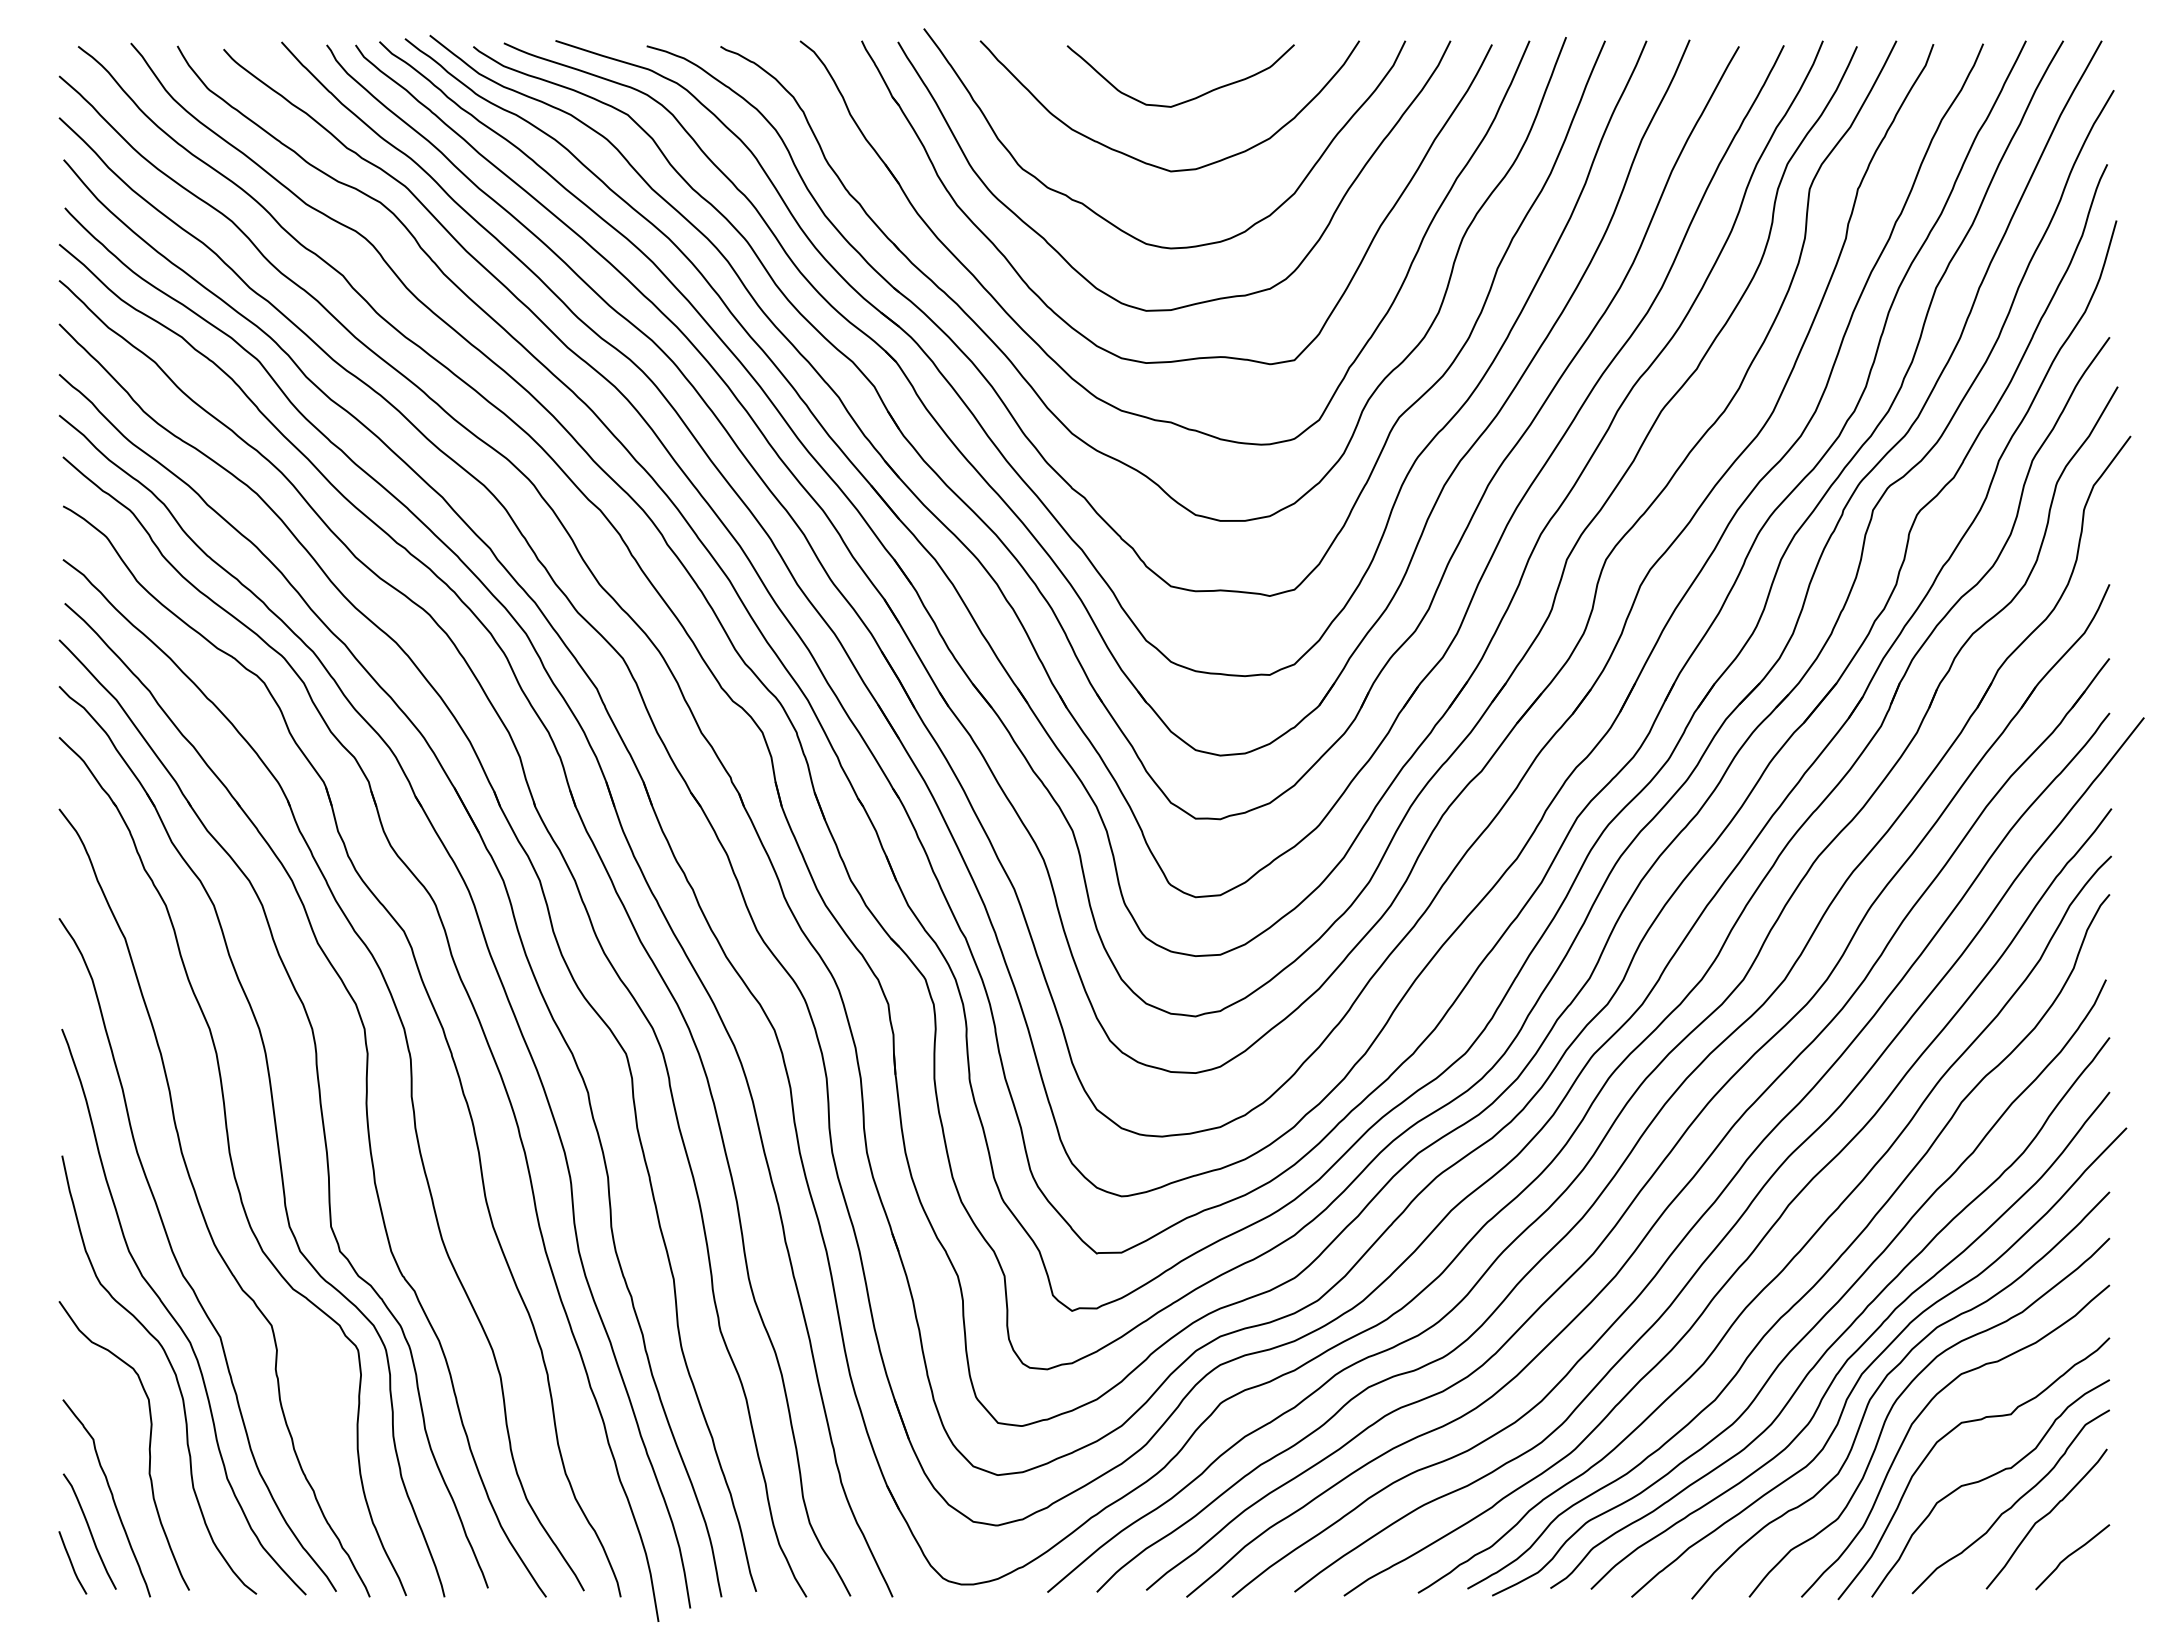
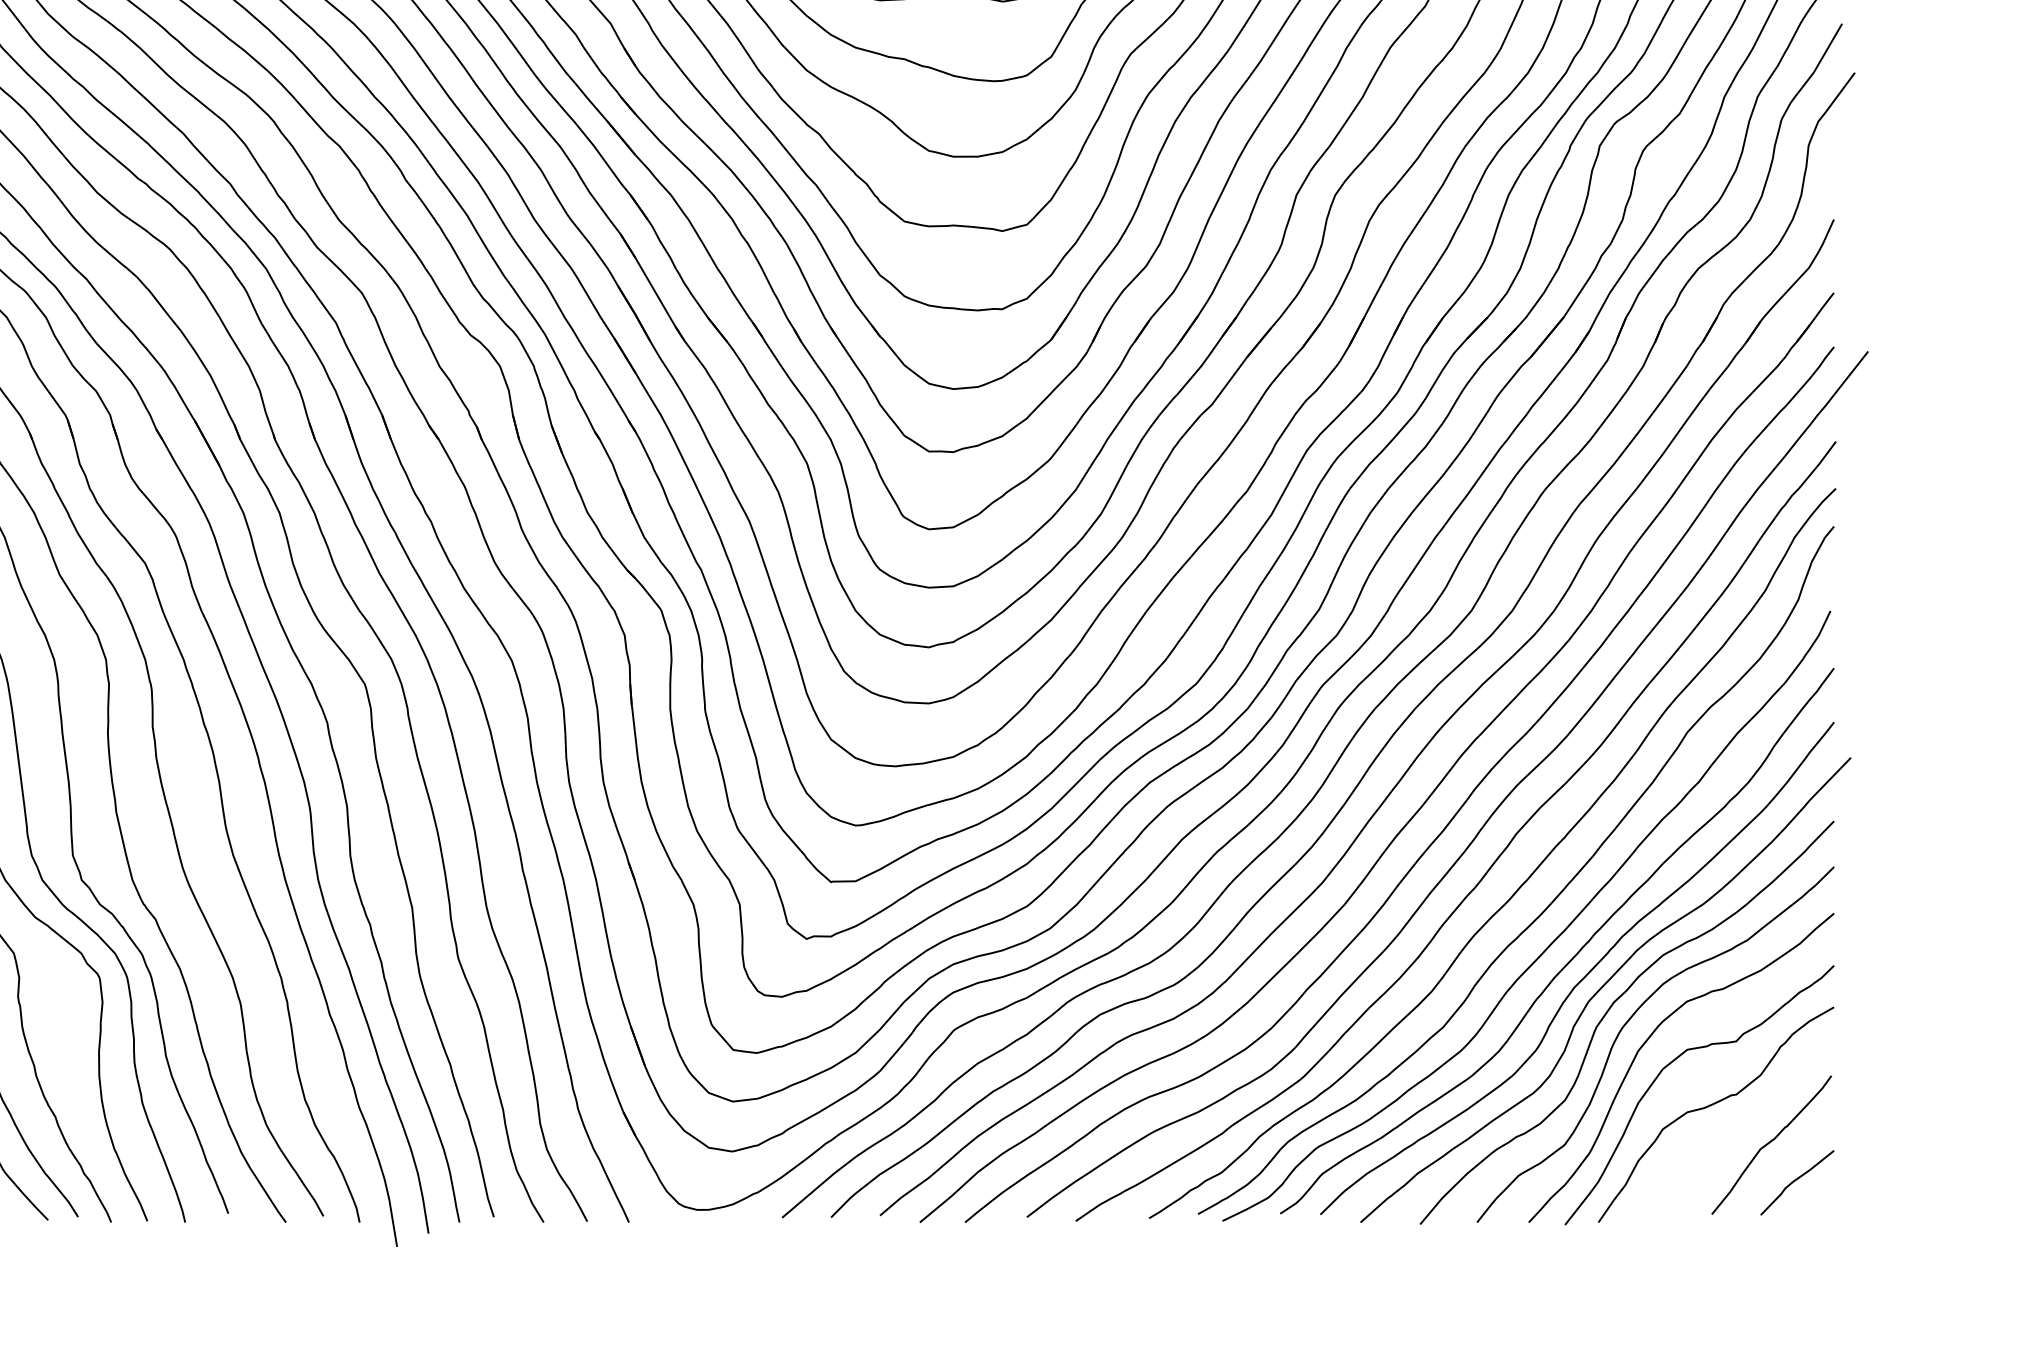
curve: (2013, 1503) -> (1738, 1129), removed

